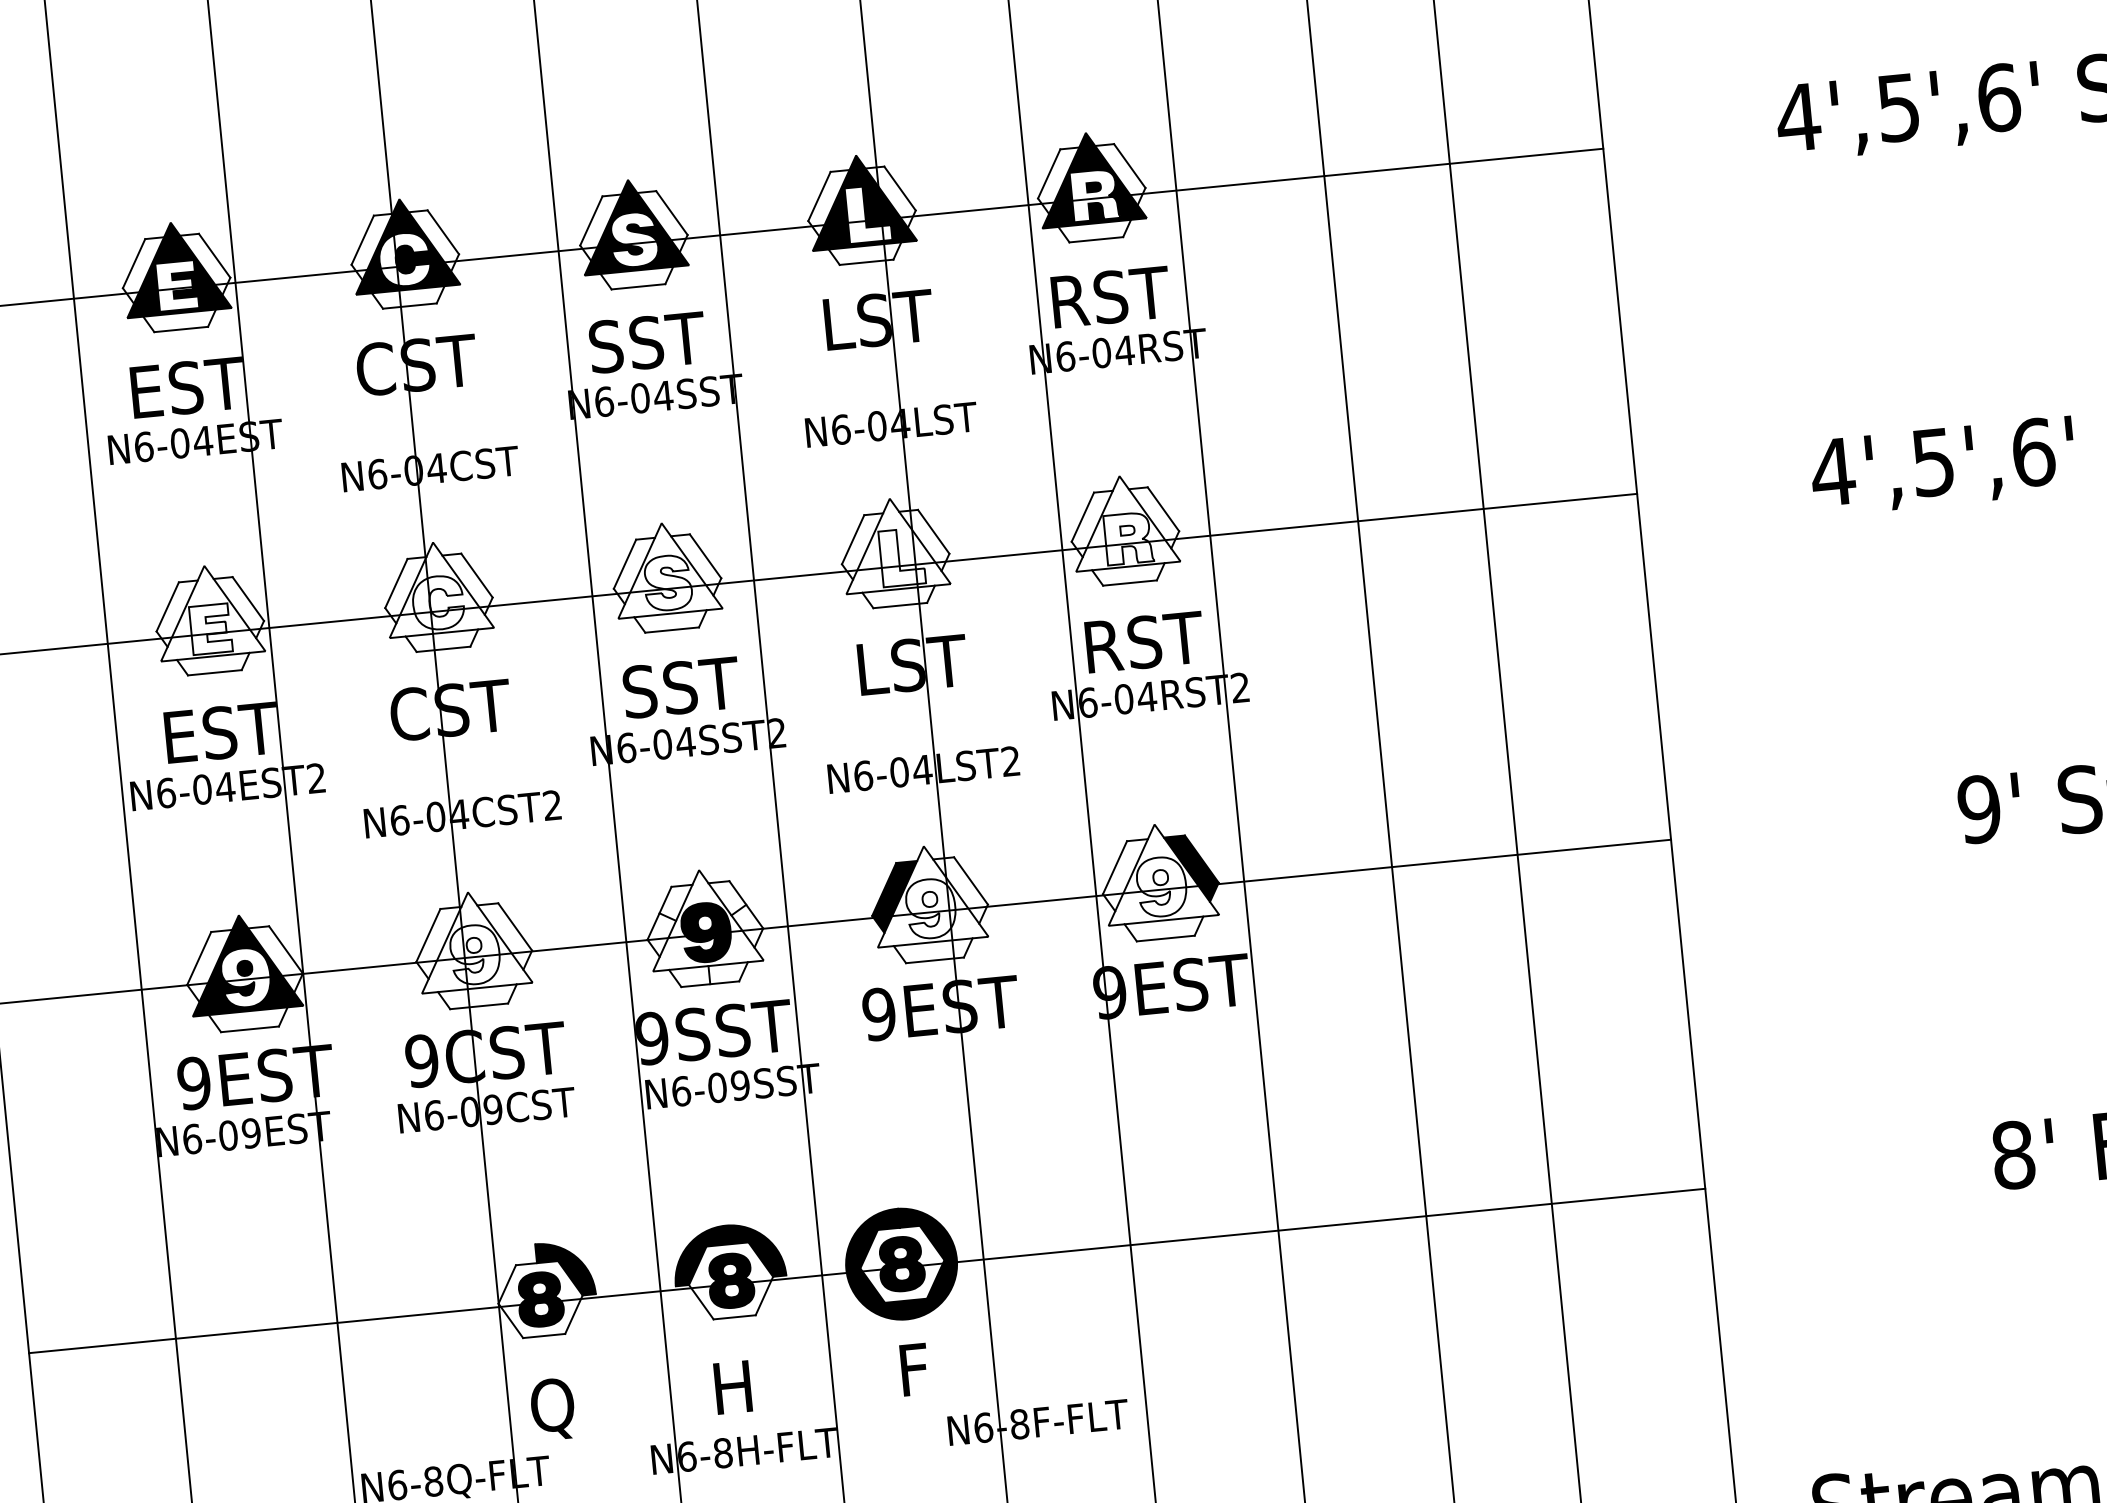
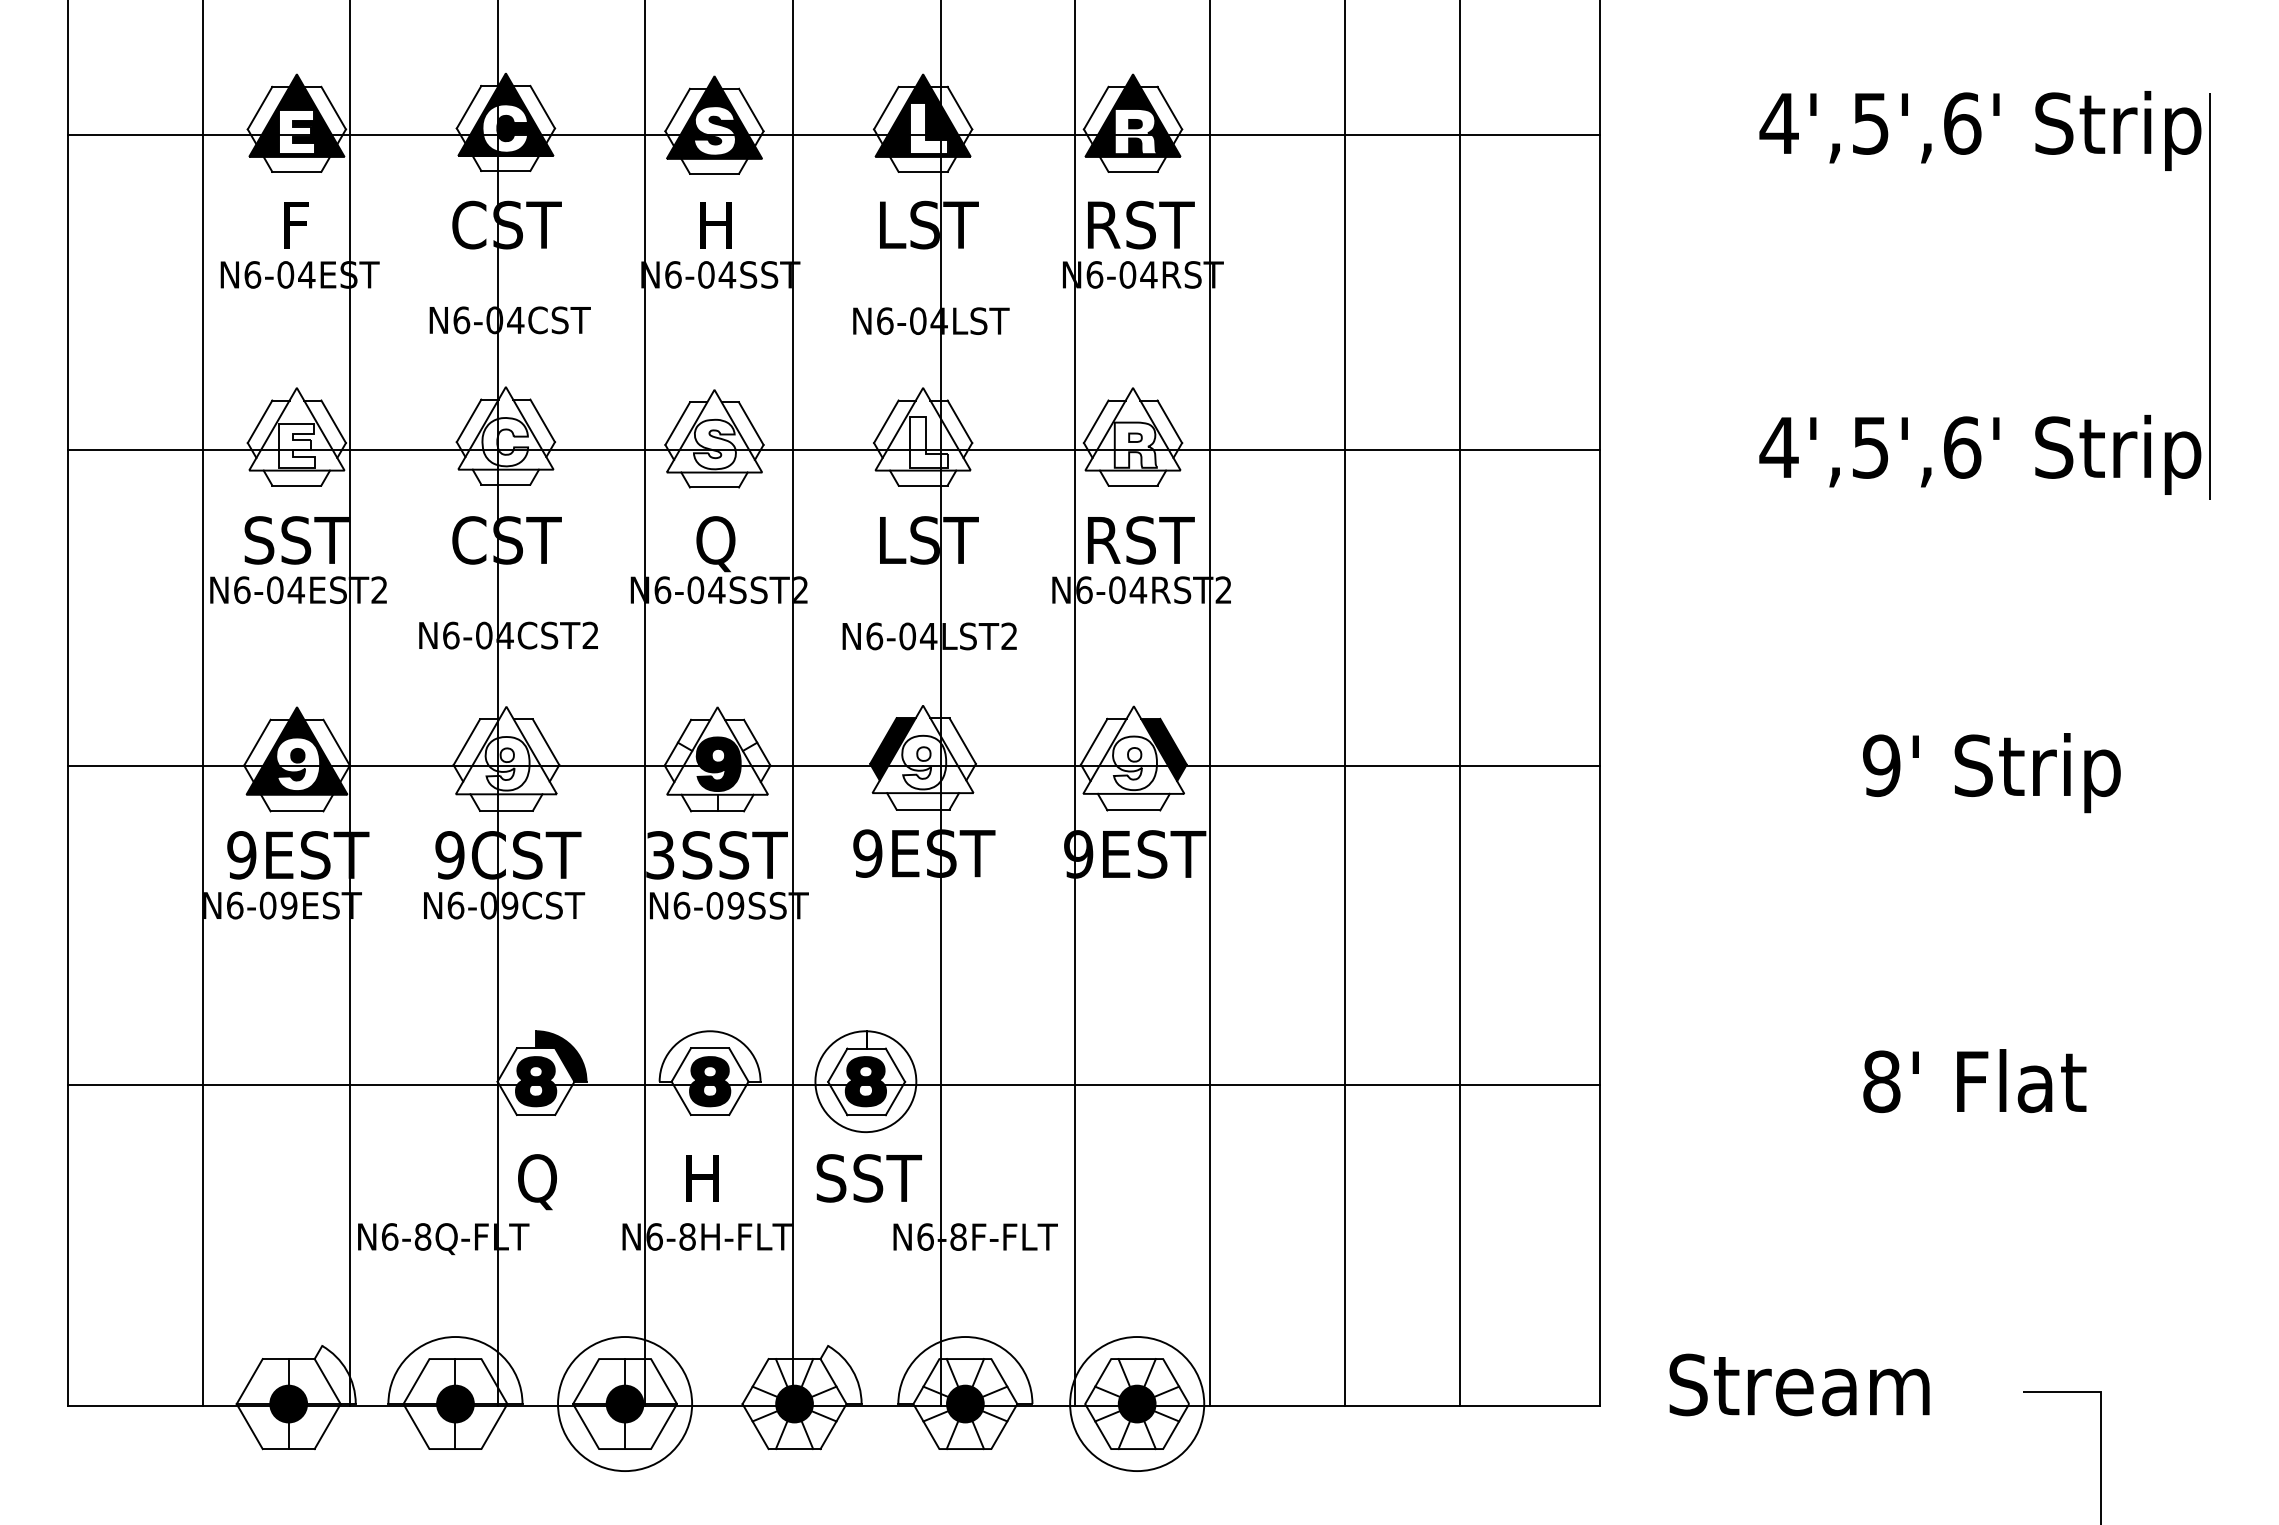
text: (647, 341) -> (717, 224), SST -> H
text: (187, 387) -> (297, 224), EST -> F
text: (681, 692) -> (717, 544), SST -> Q
text: (199, 734) -> (277, 540), EST -> SST
text: (652, 1038) -> (660, 855), 9SST -> 3SST
fill: (727, 1253) -> (709, 1056), removed
fill: (901, 1263) -> (865, 1081), removed
text: (914, 1369) -> (868, 1178), F -> SST

